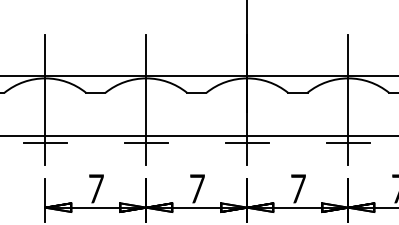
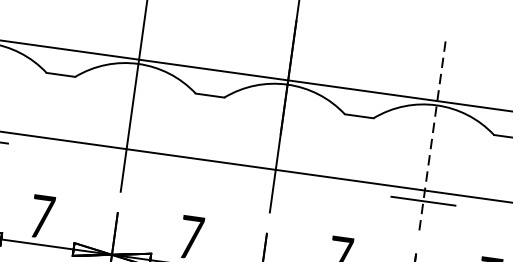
line: (348, 100) -> (432, 138), solid -> dashed
line: (145, 143) -> (123, 159), removed
line: (246, 143) -> (273, 180), removed

